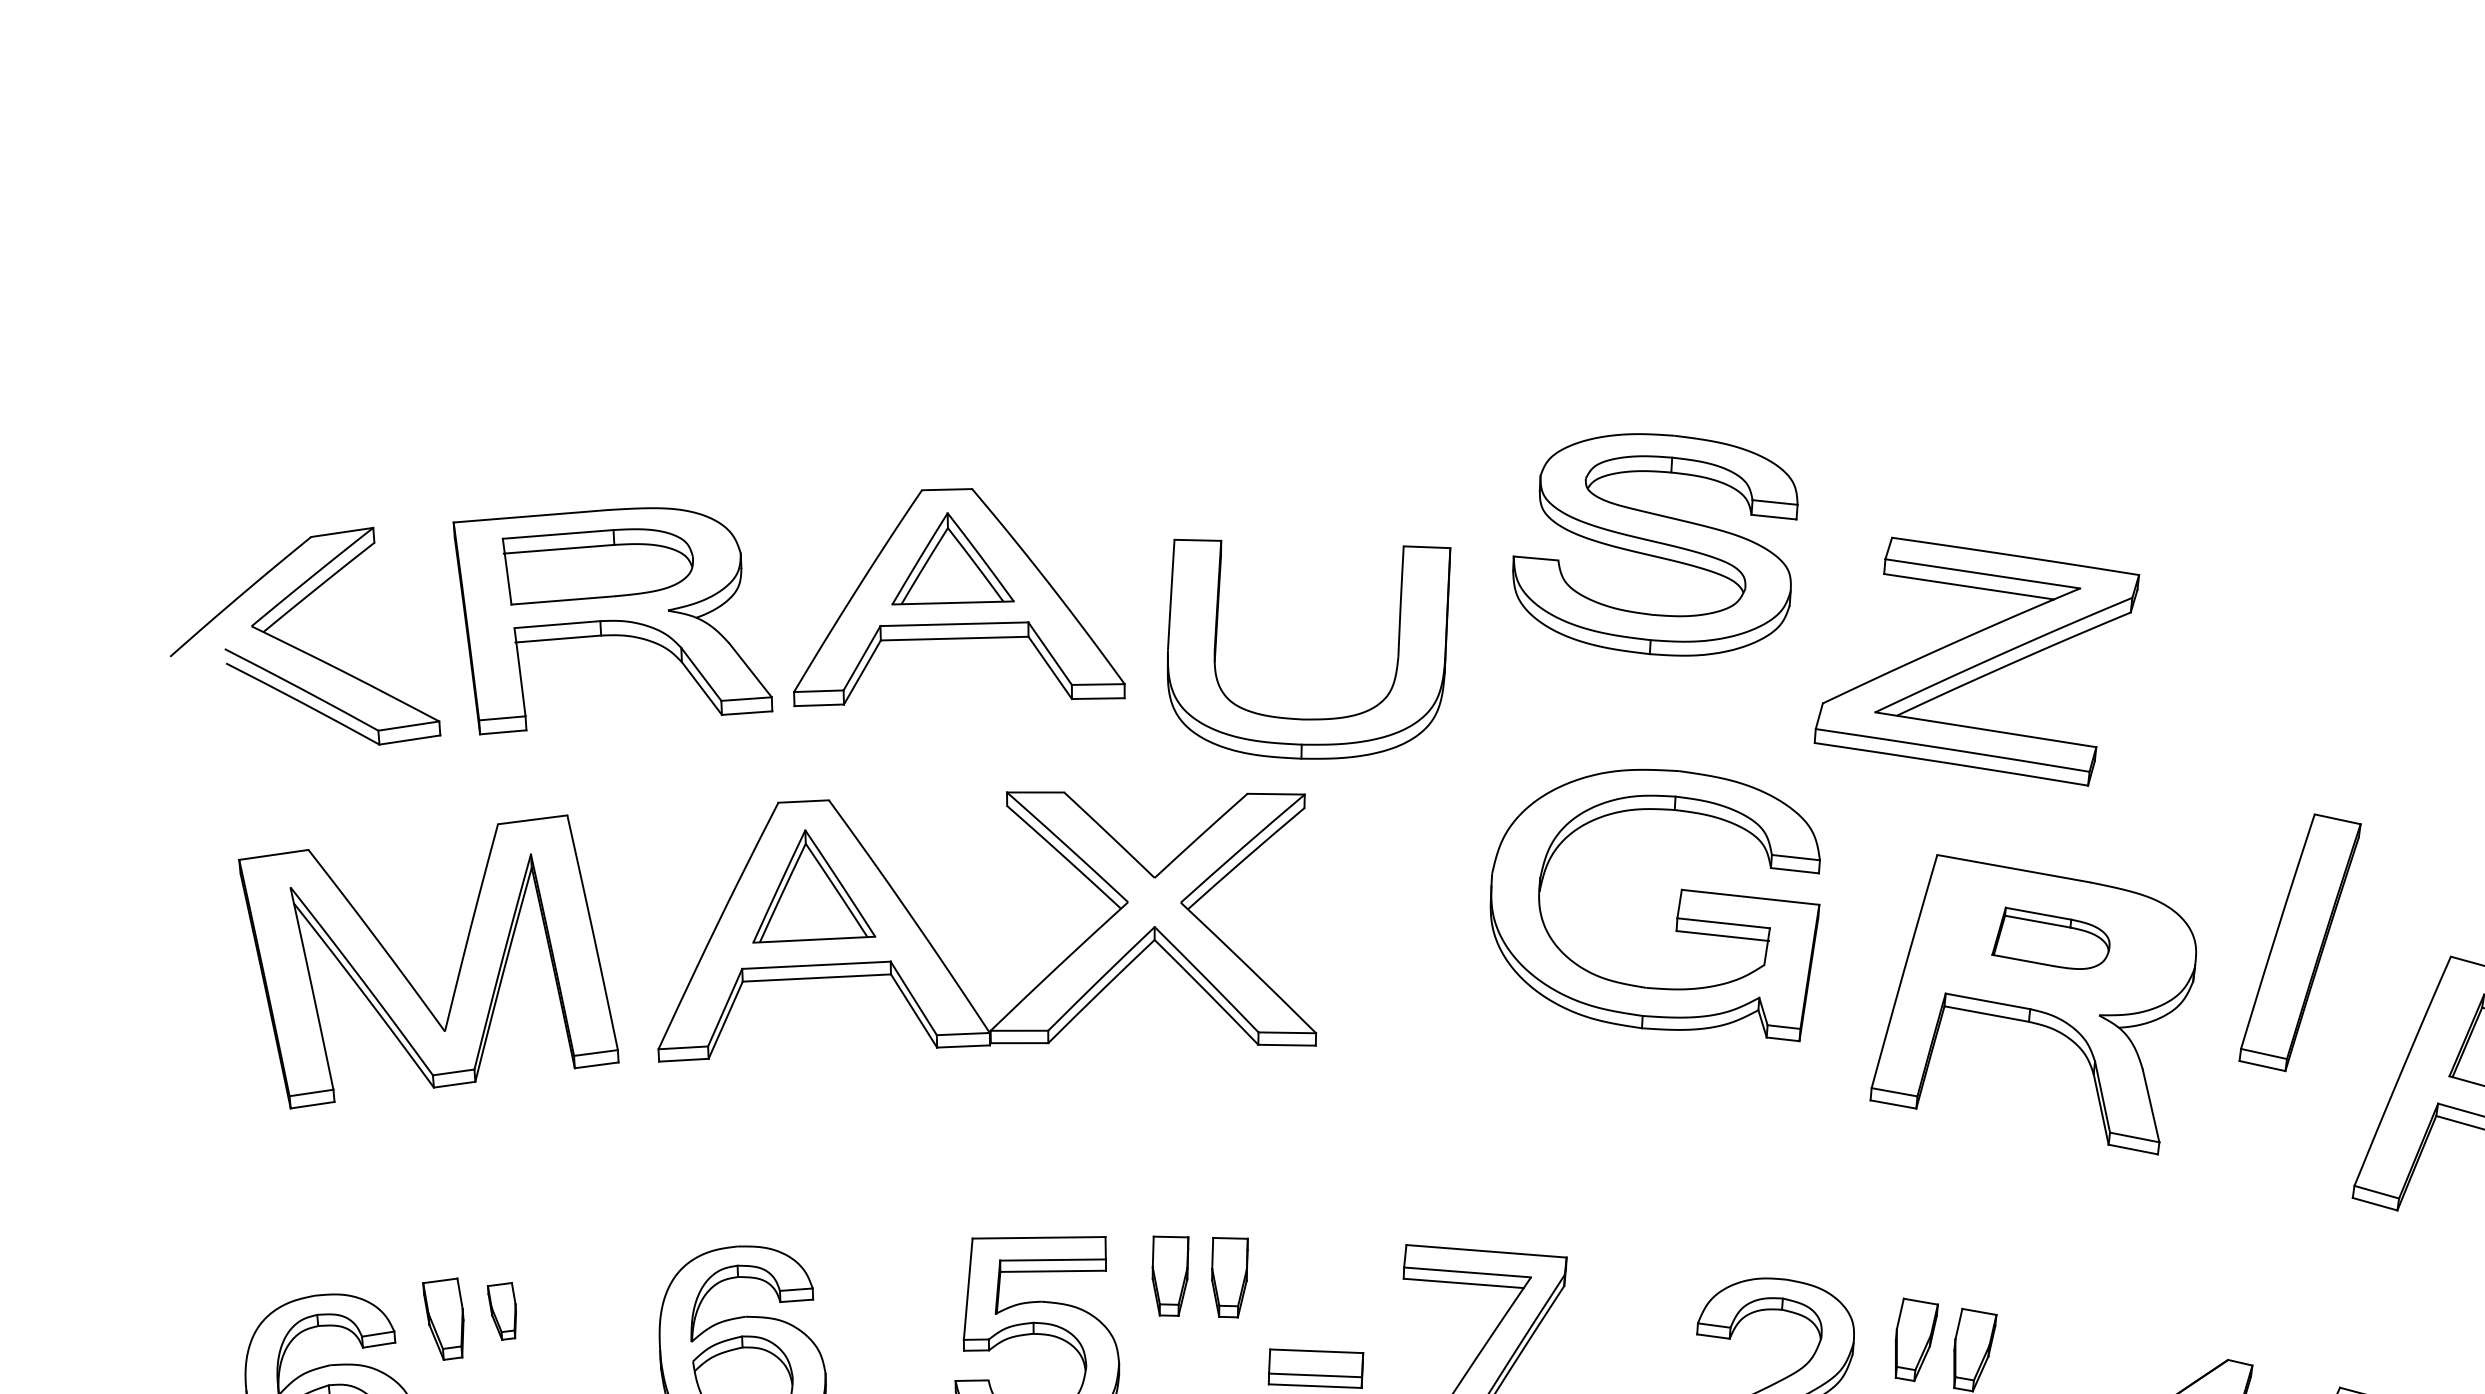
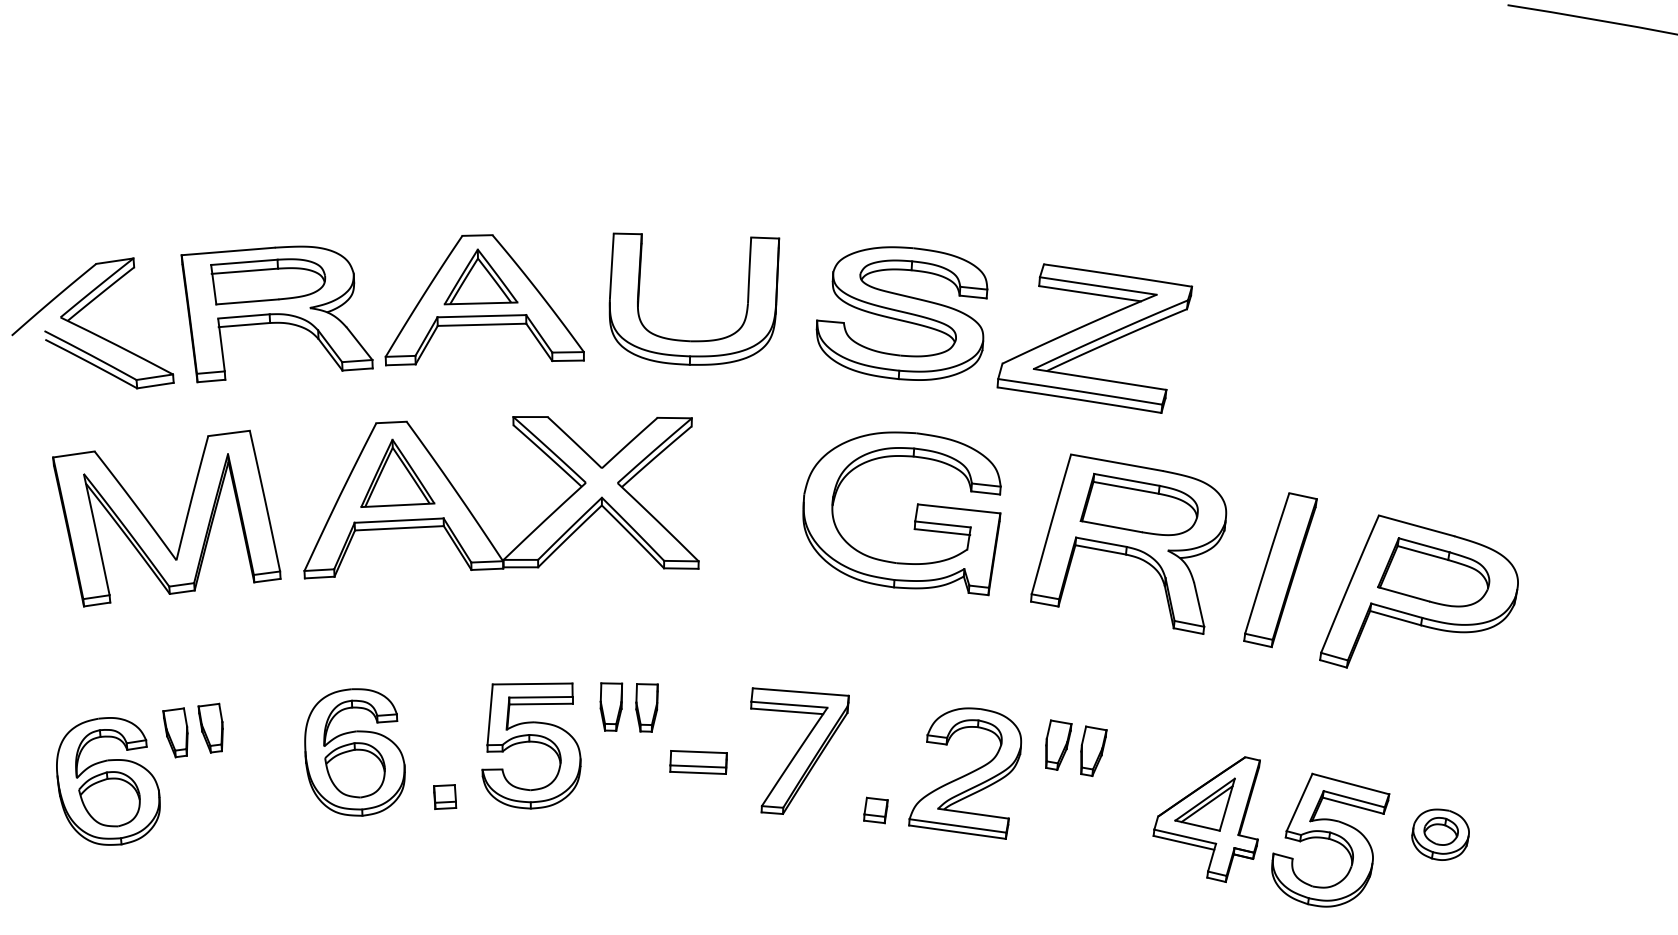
part: (1654, 544) -> (901, 313), moved
part: (1309, 718) -> (694, 340), moved
part: (1676, 913) -> (914, 518), moved
part: (2049, 938) -> (1138, 504), size x1.67
part: (2300, 943) -> (1280, 570), moved
part: (501, 1310) -> (210, 727), size x1.43

